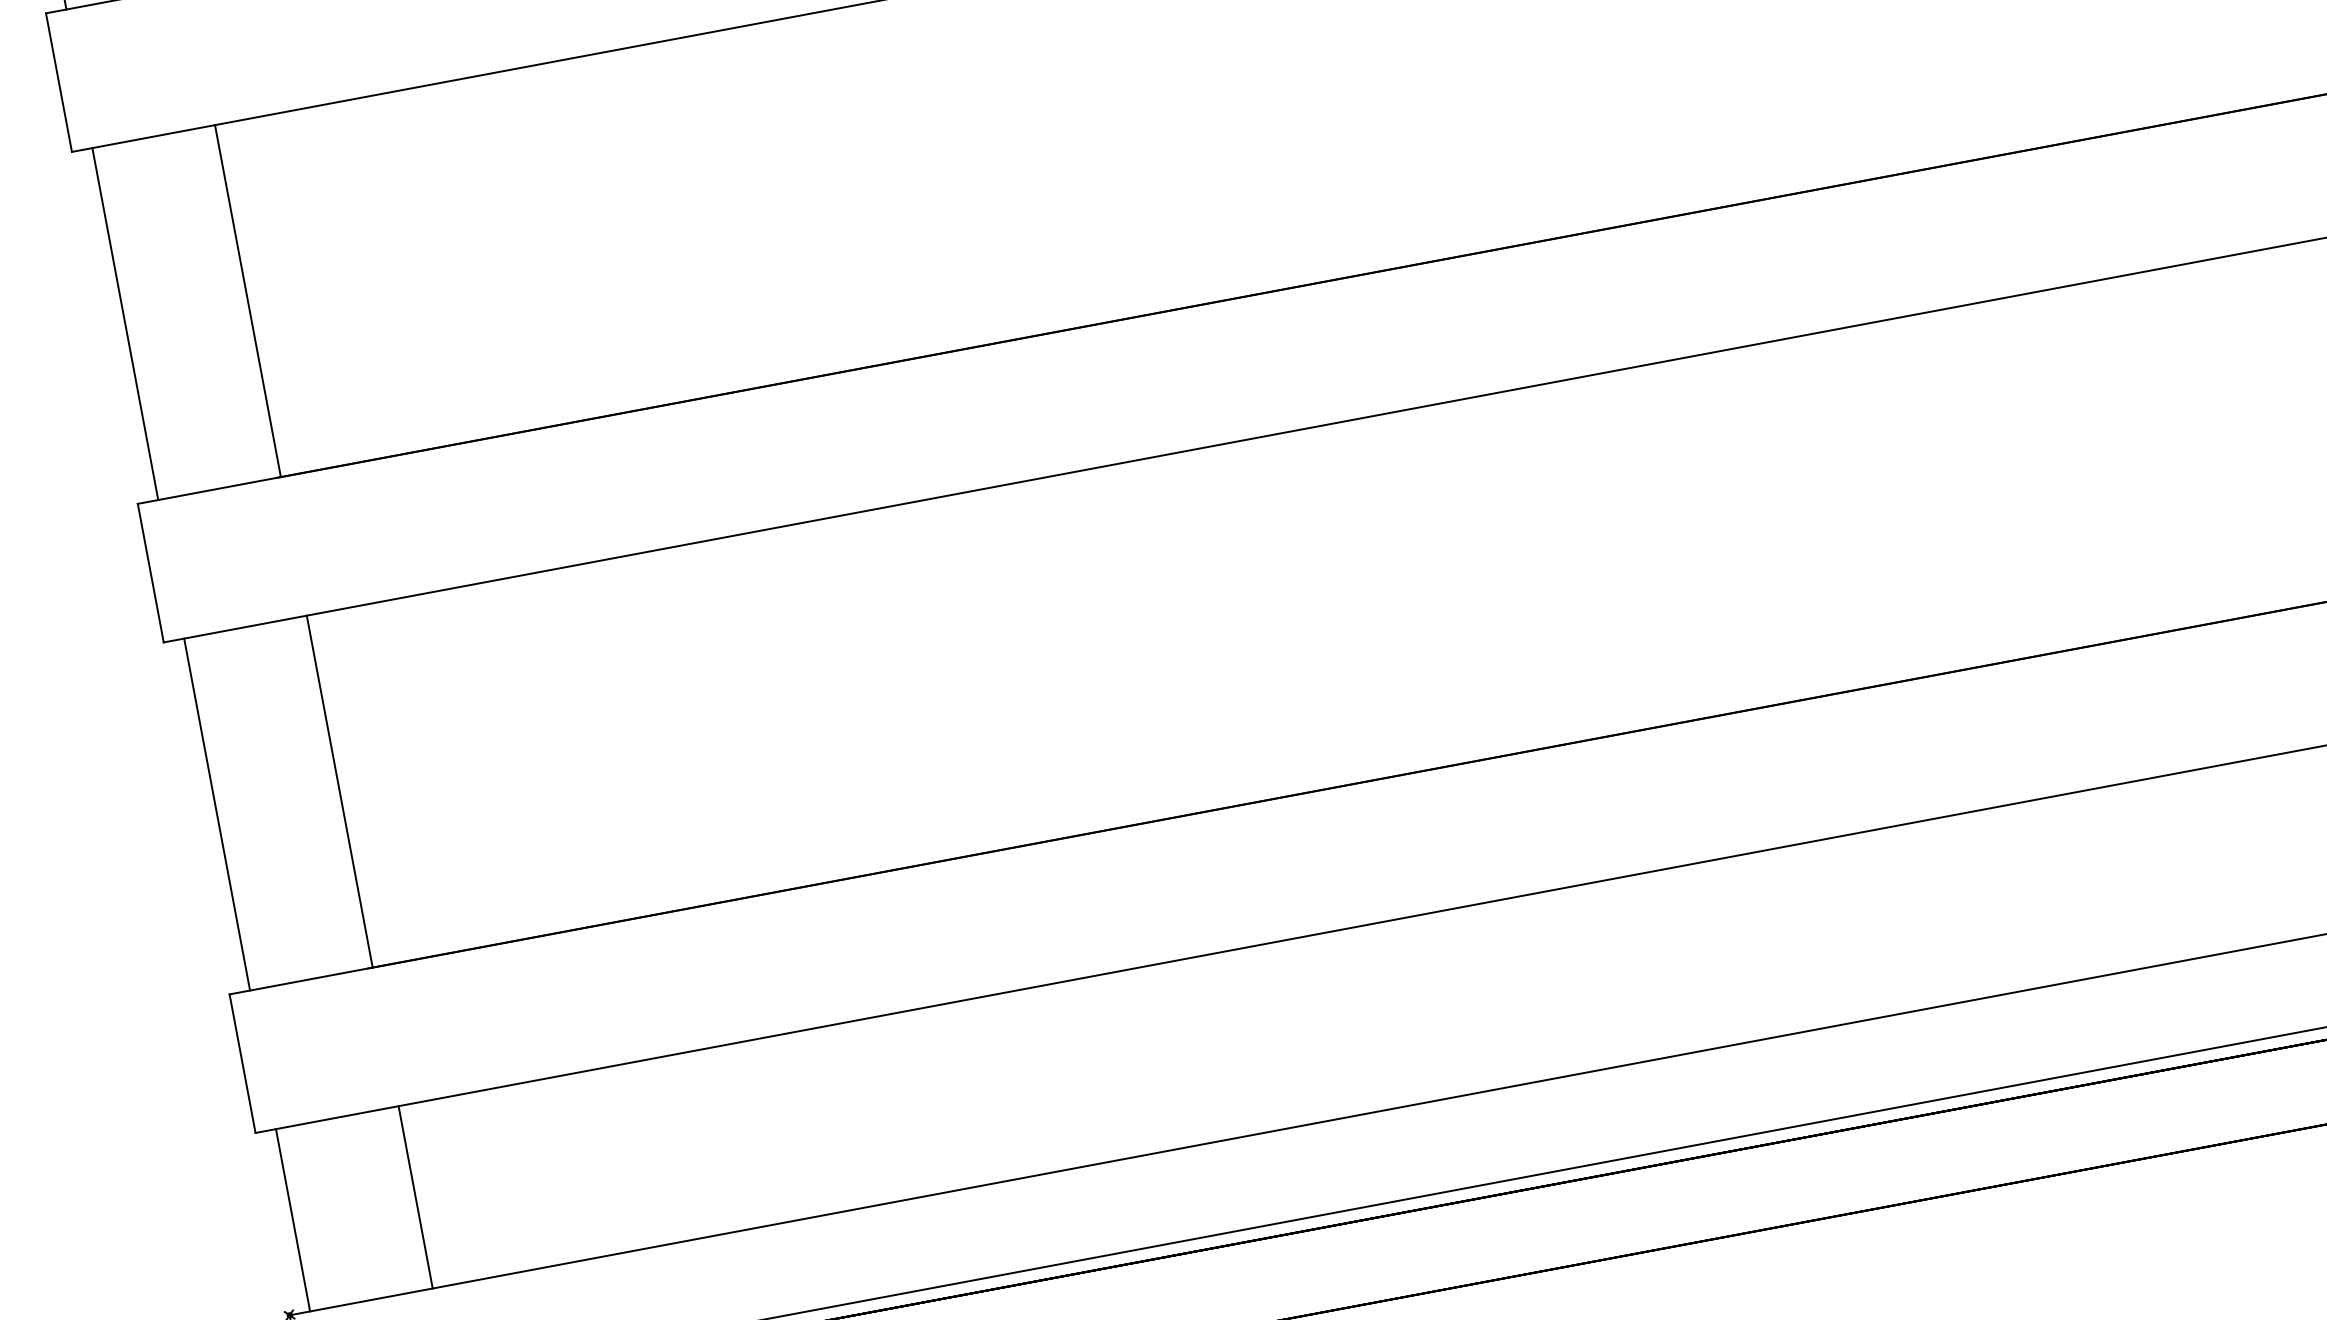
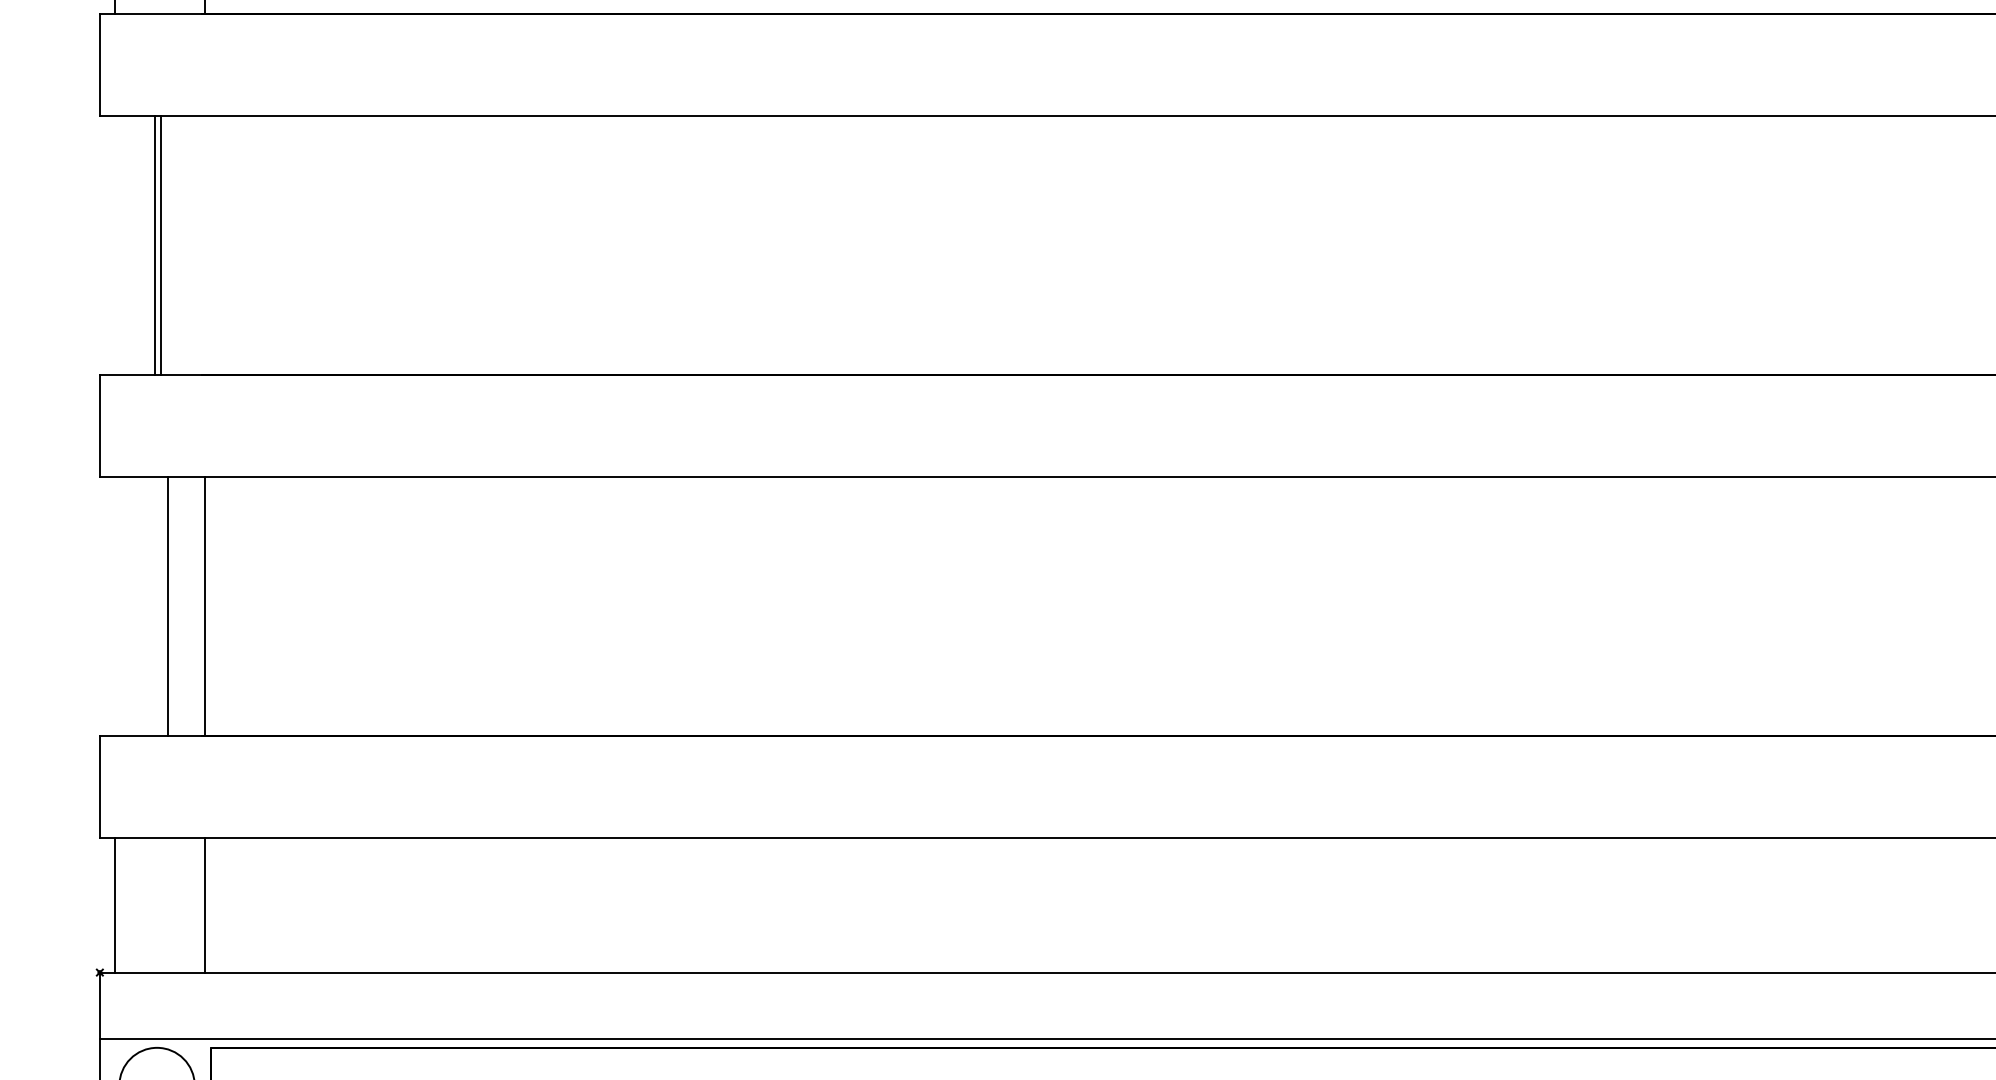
line: (248, 301) -> (161, 245), moved
line: (124, 324) -> (154, 245), moved
line: (216, 814) -> (167, 606), moved

